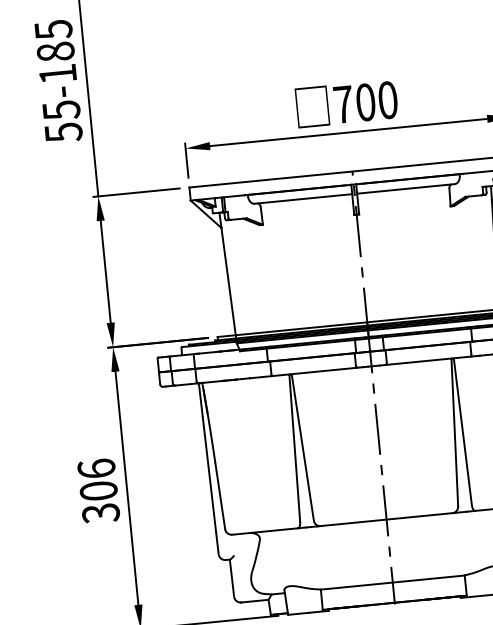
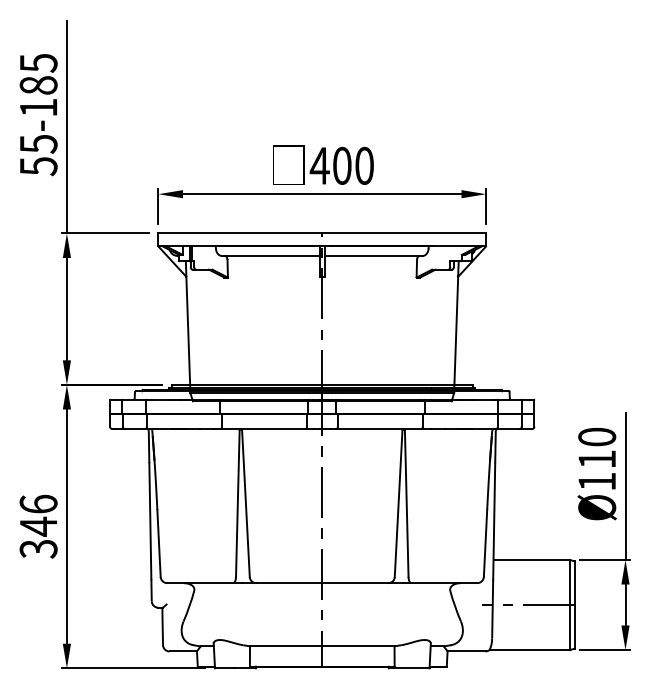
text: (343, 104) -> (319, 165), 700 -> 400
text: (98, 490) -> (38, 526), 306 -> 346

